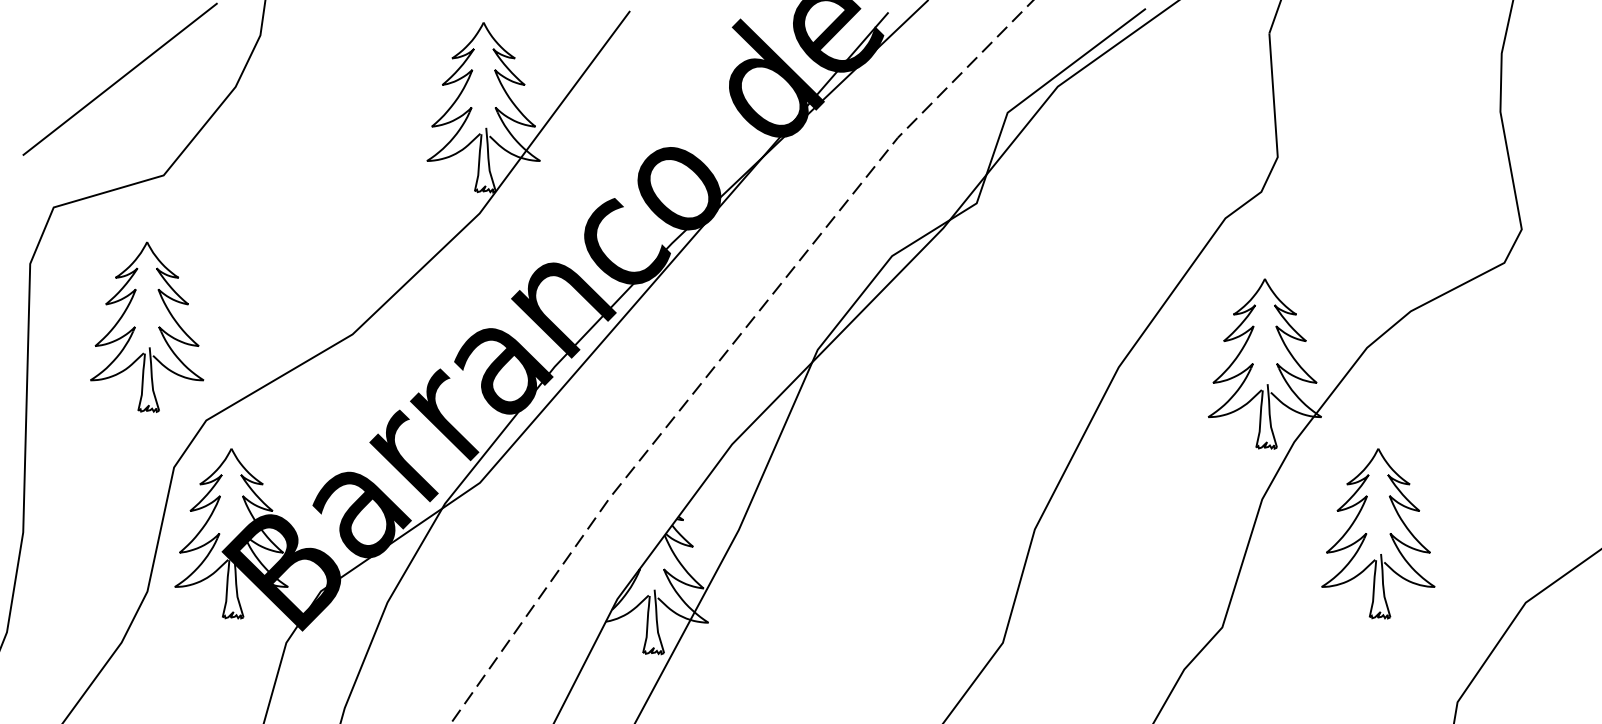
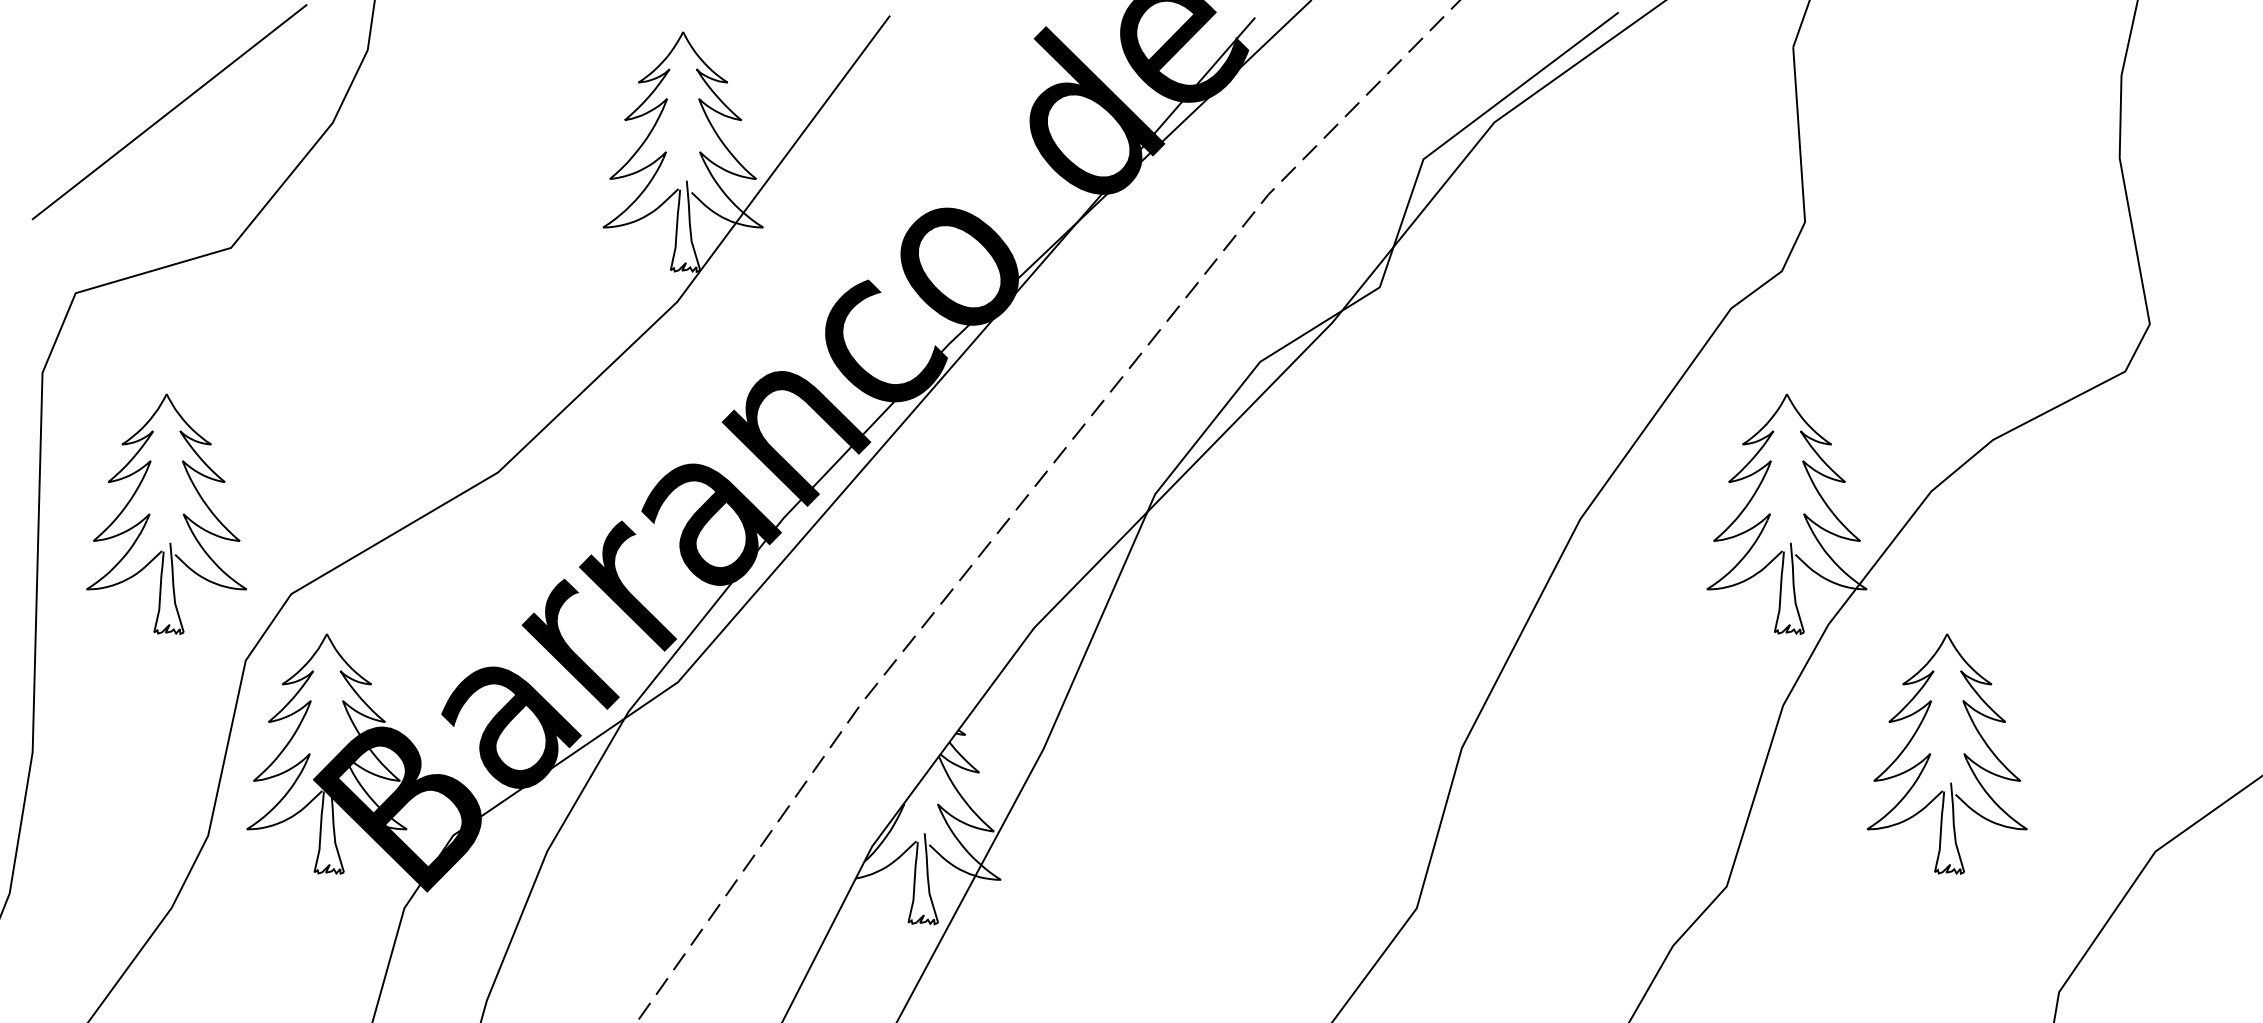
part: (135, 327) -> (150, 514), moved

